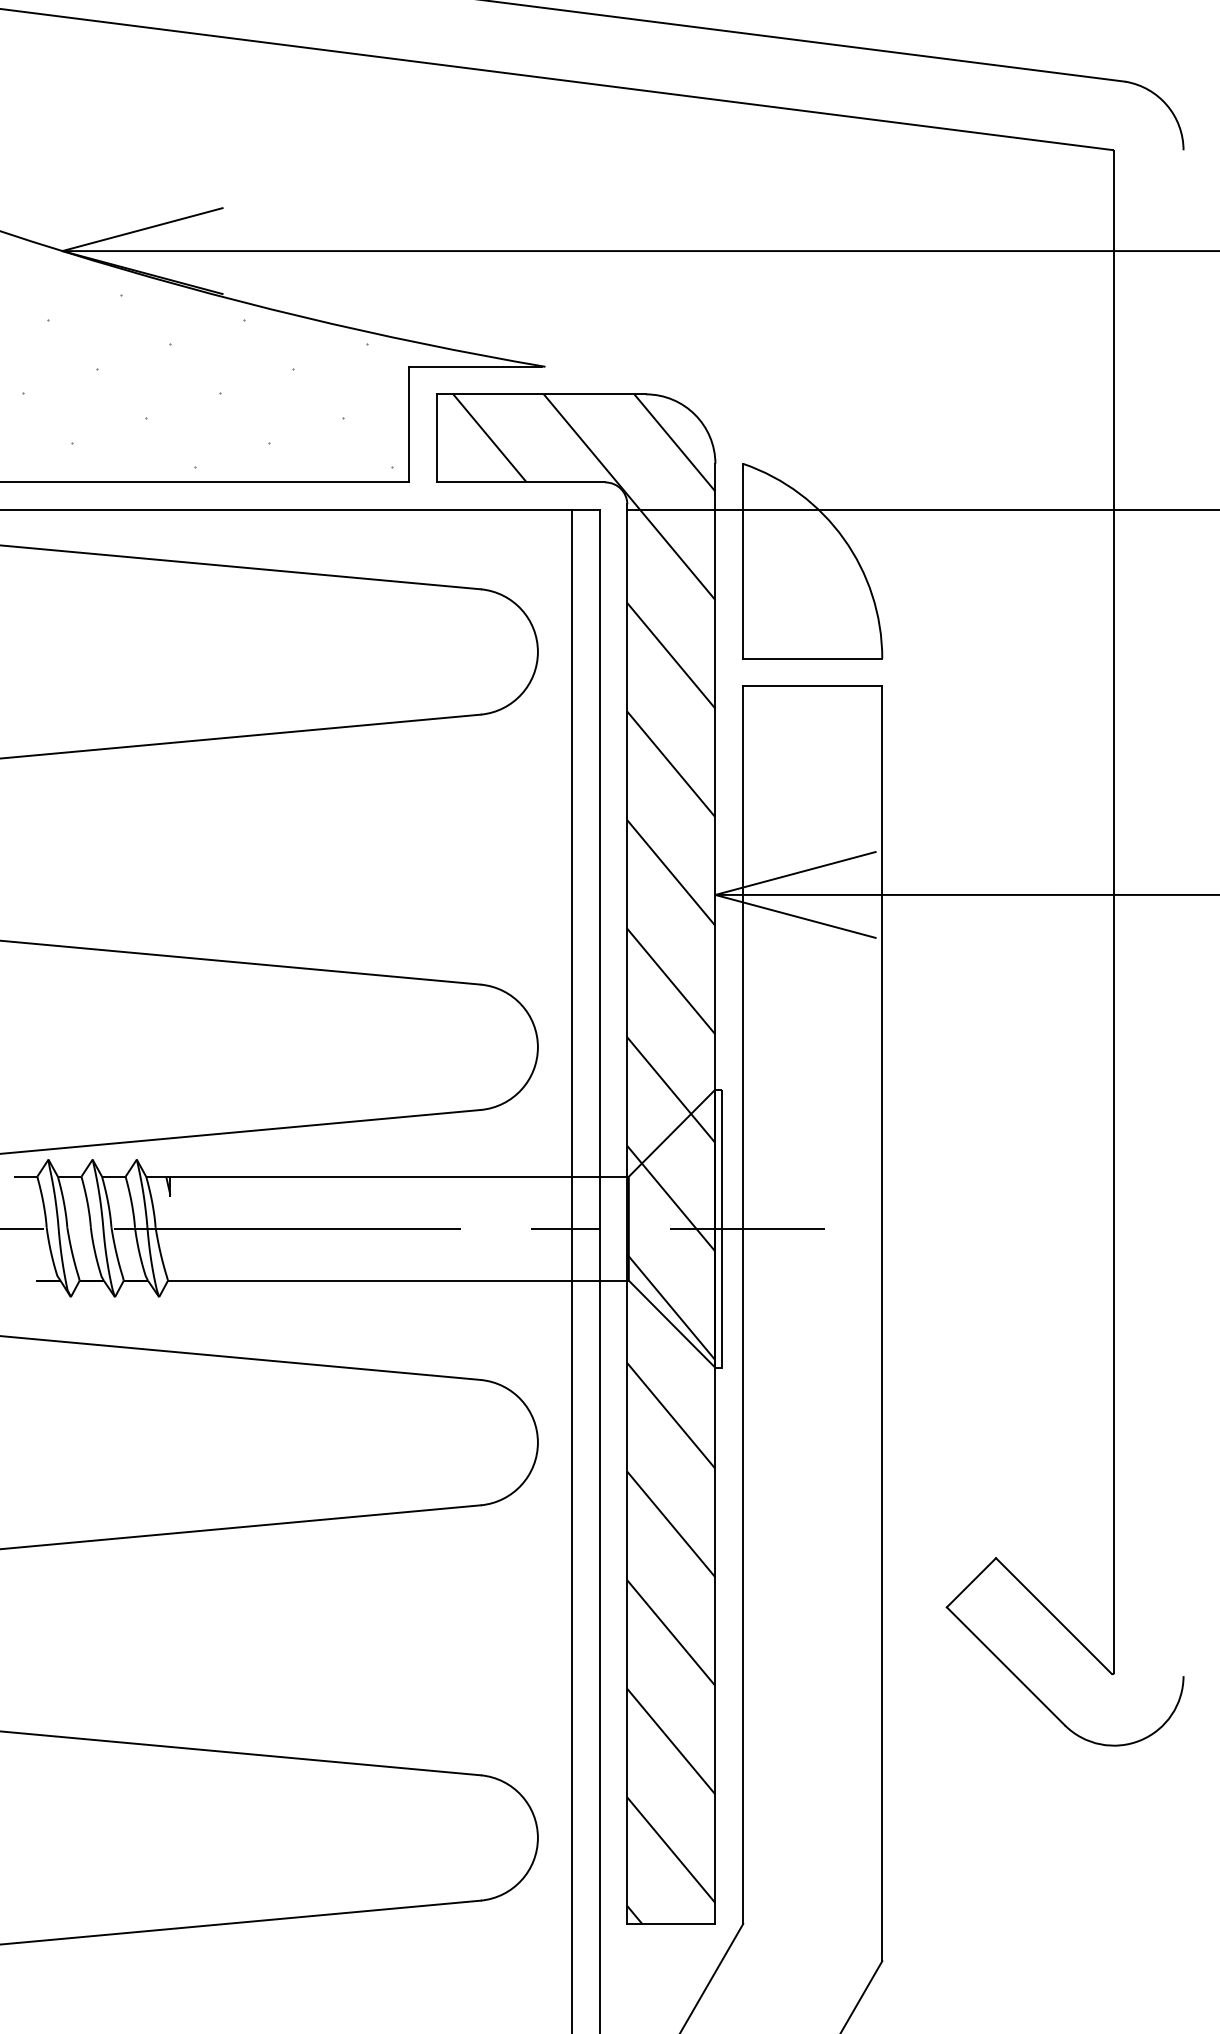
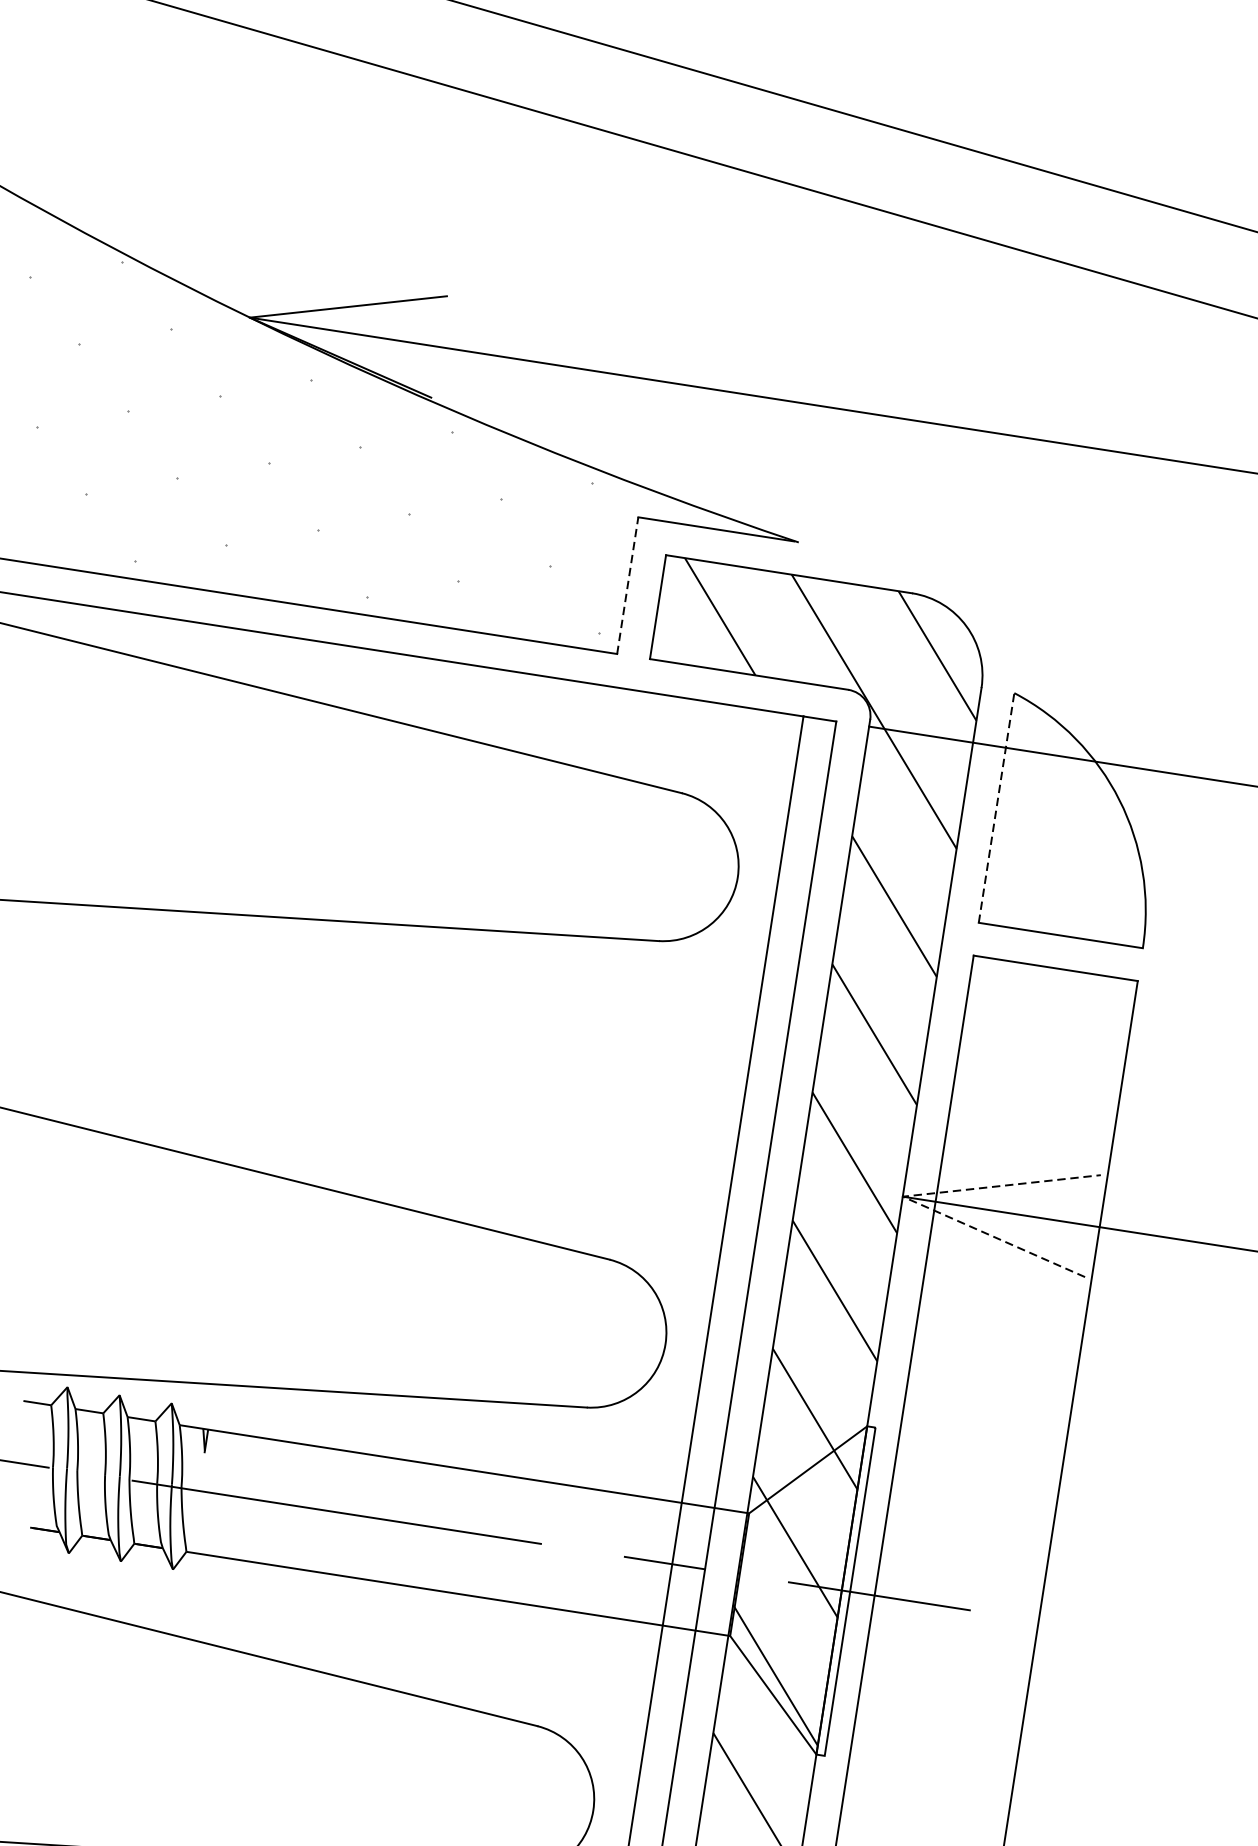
line: (409, 424) -> (627, 585), solid -> dashed
line: (743, 560) -> (997, 807), solid -> dashed
line: (715, 894) -> (902, 1196), solid -> dashed

